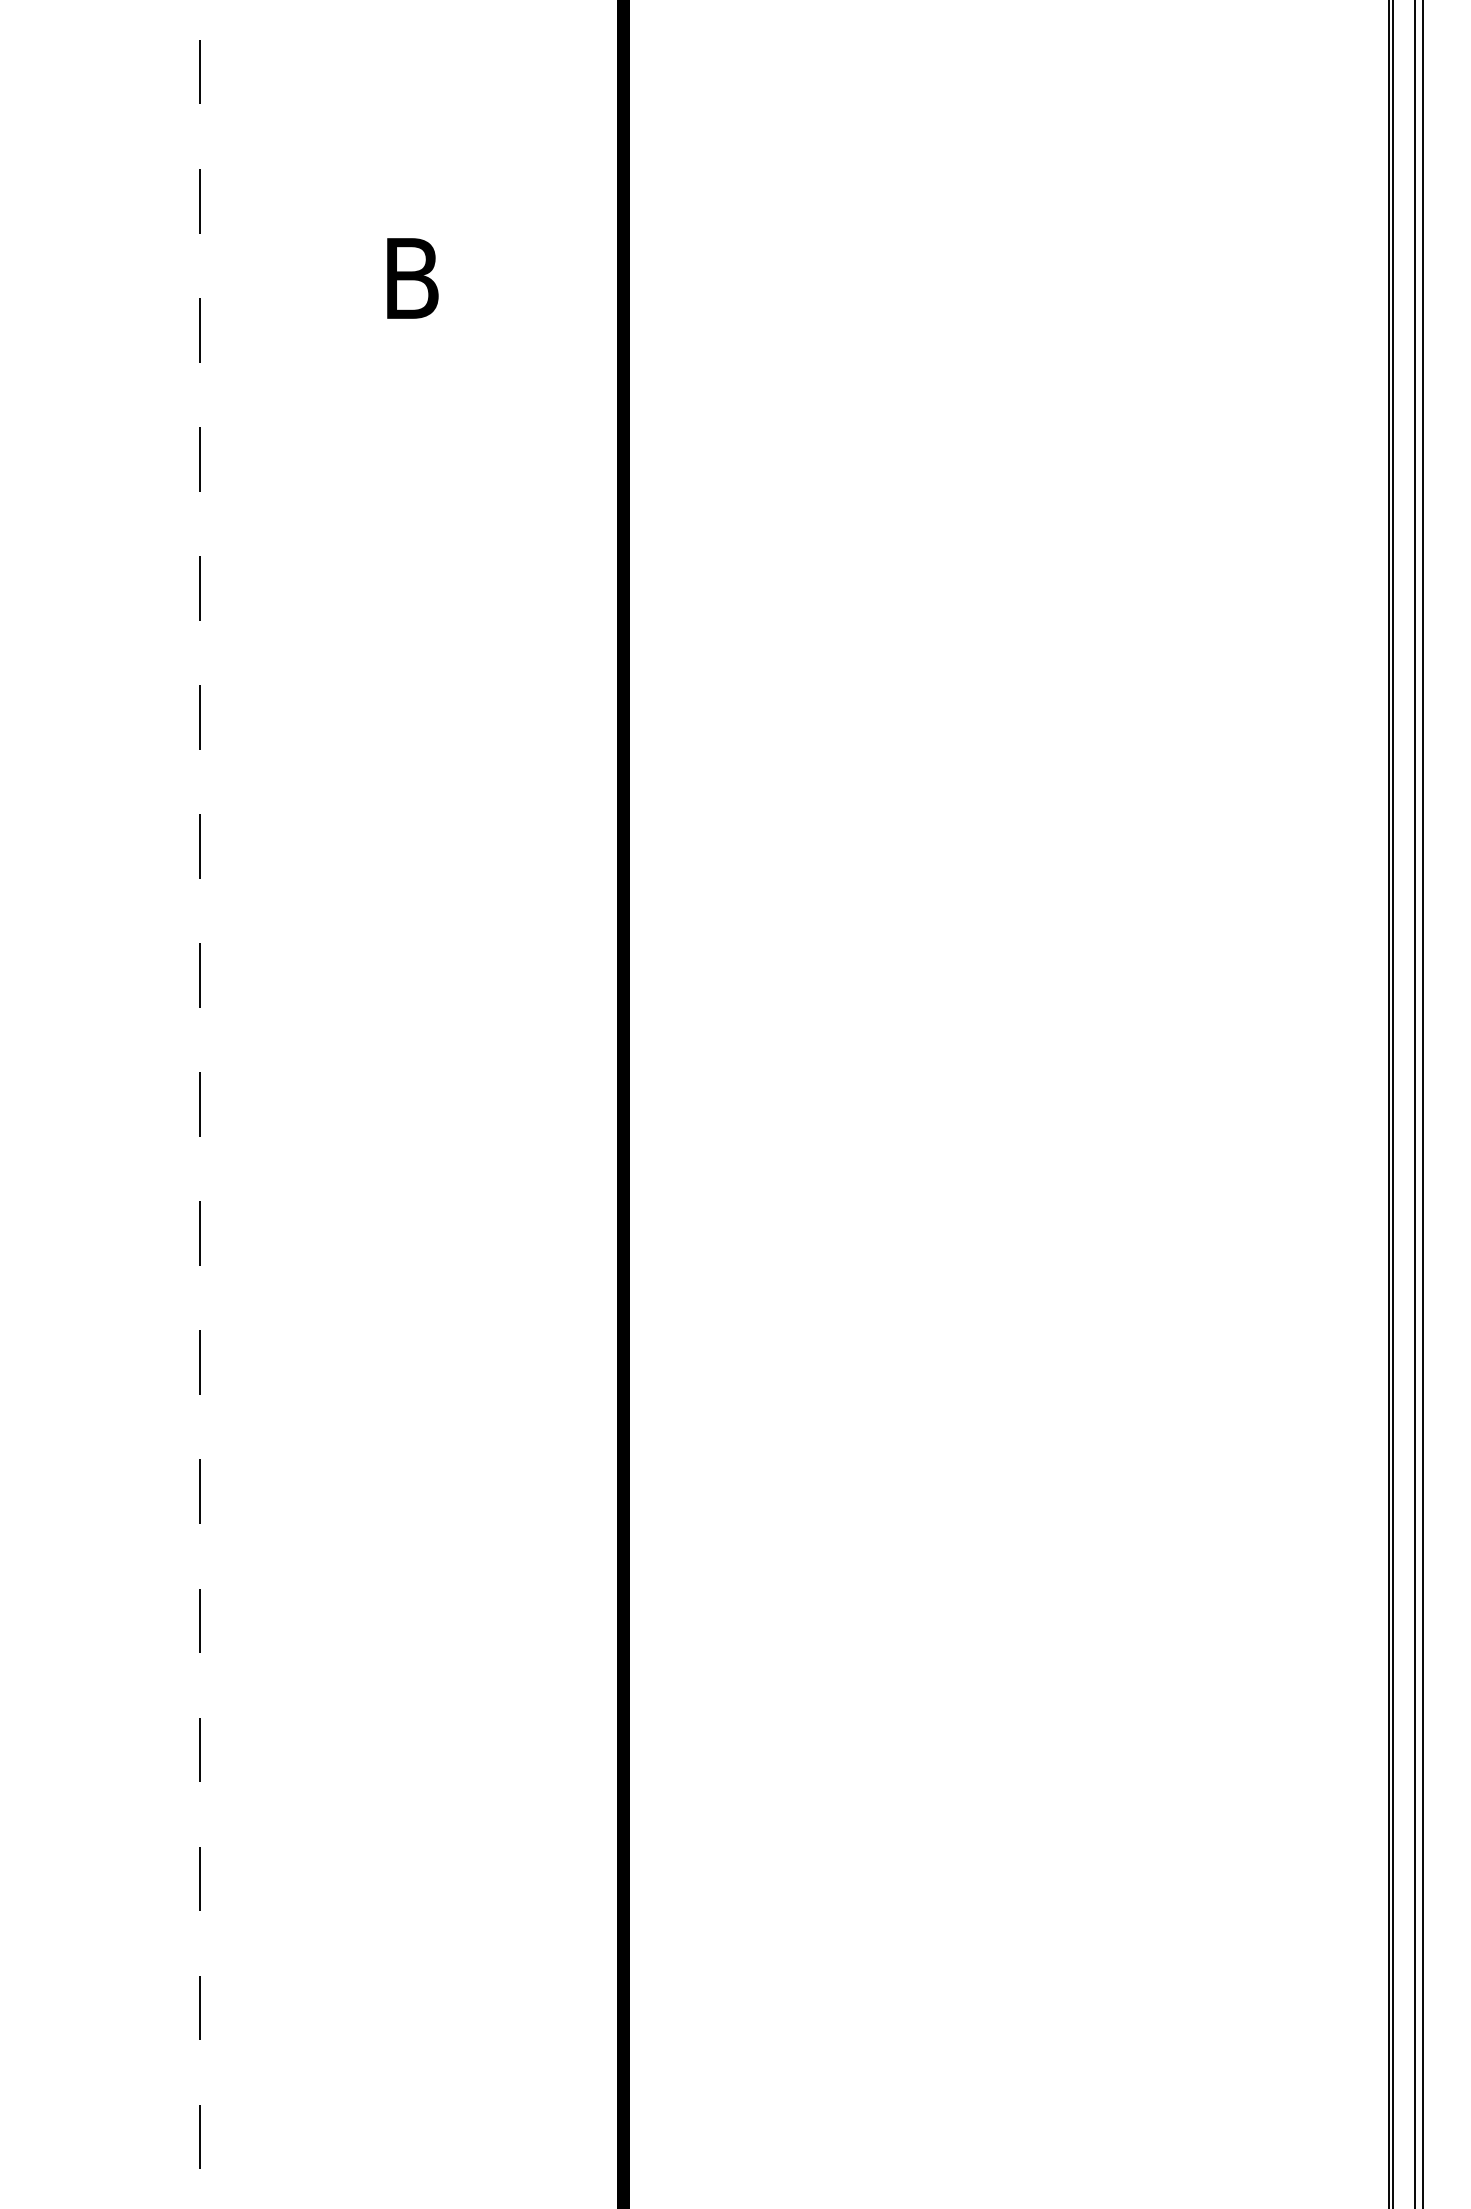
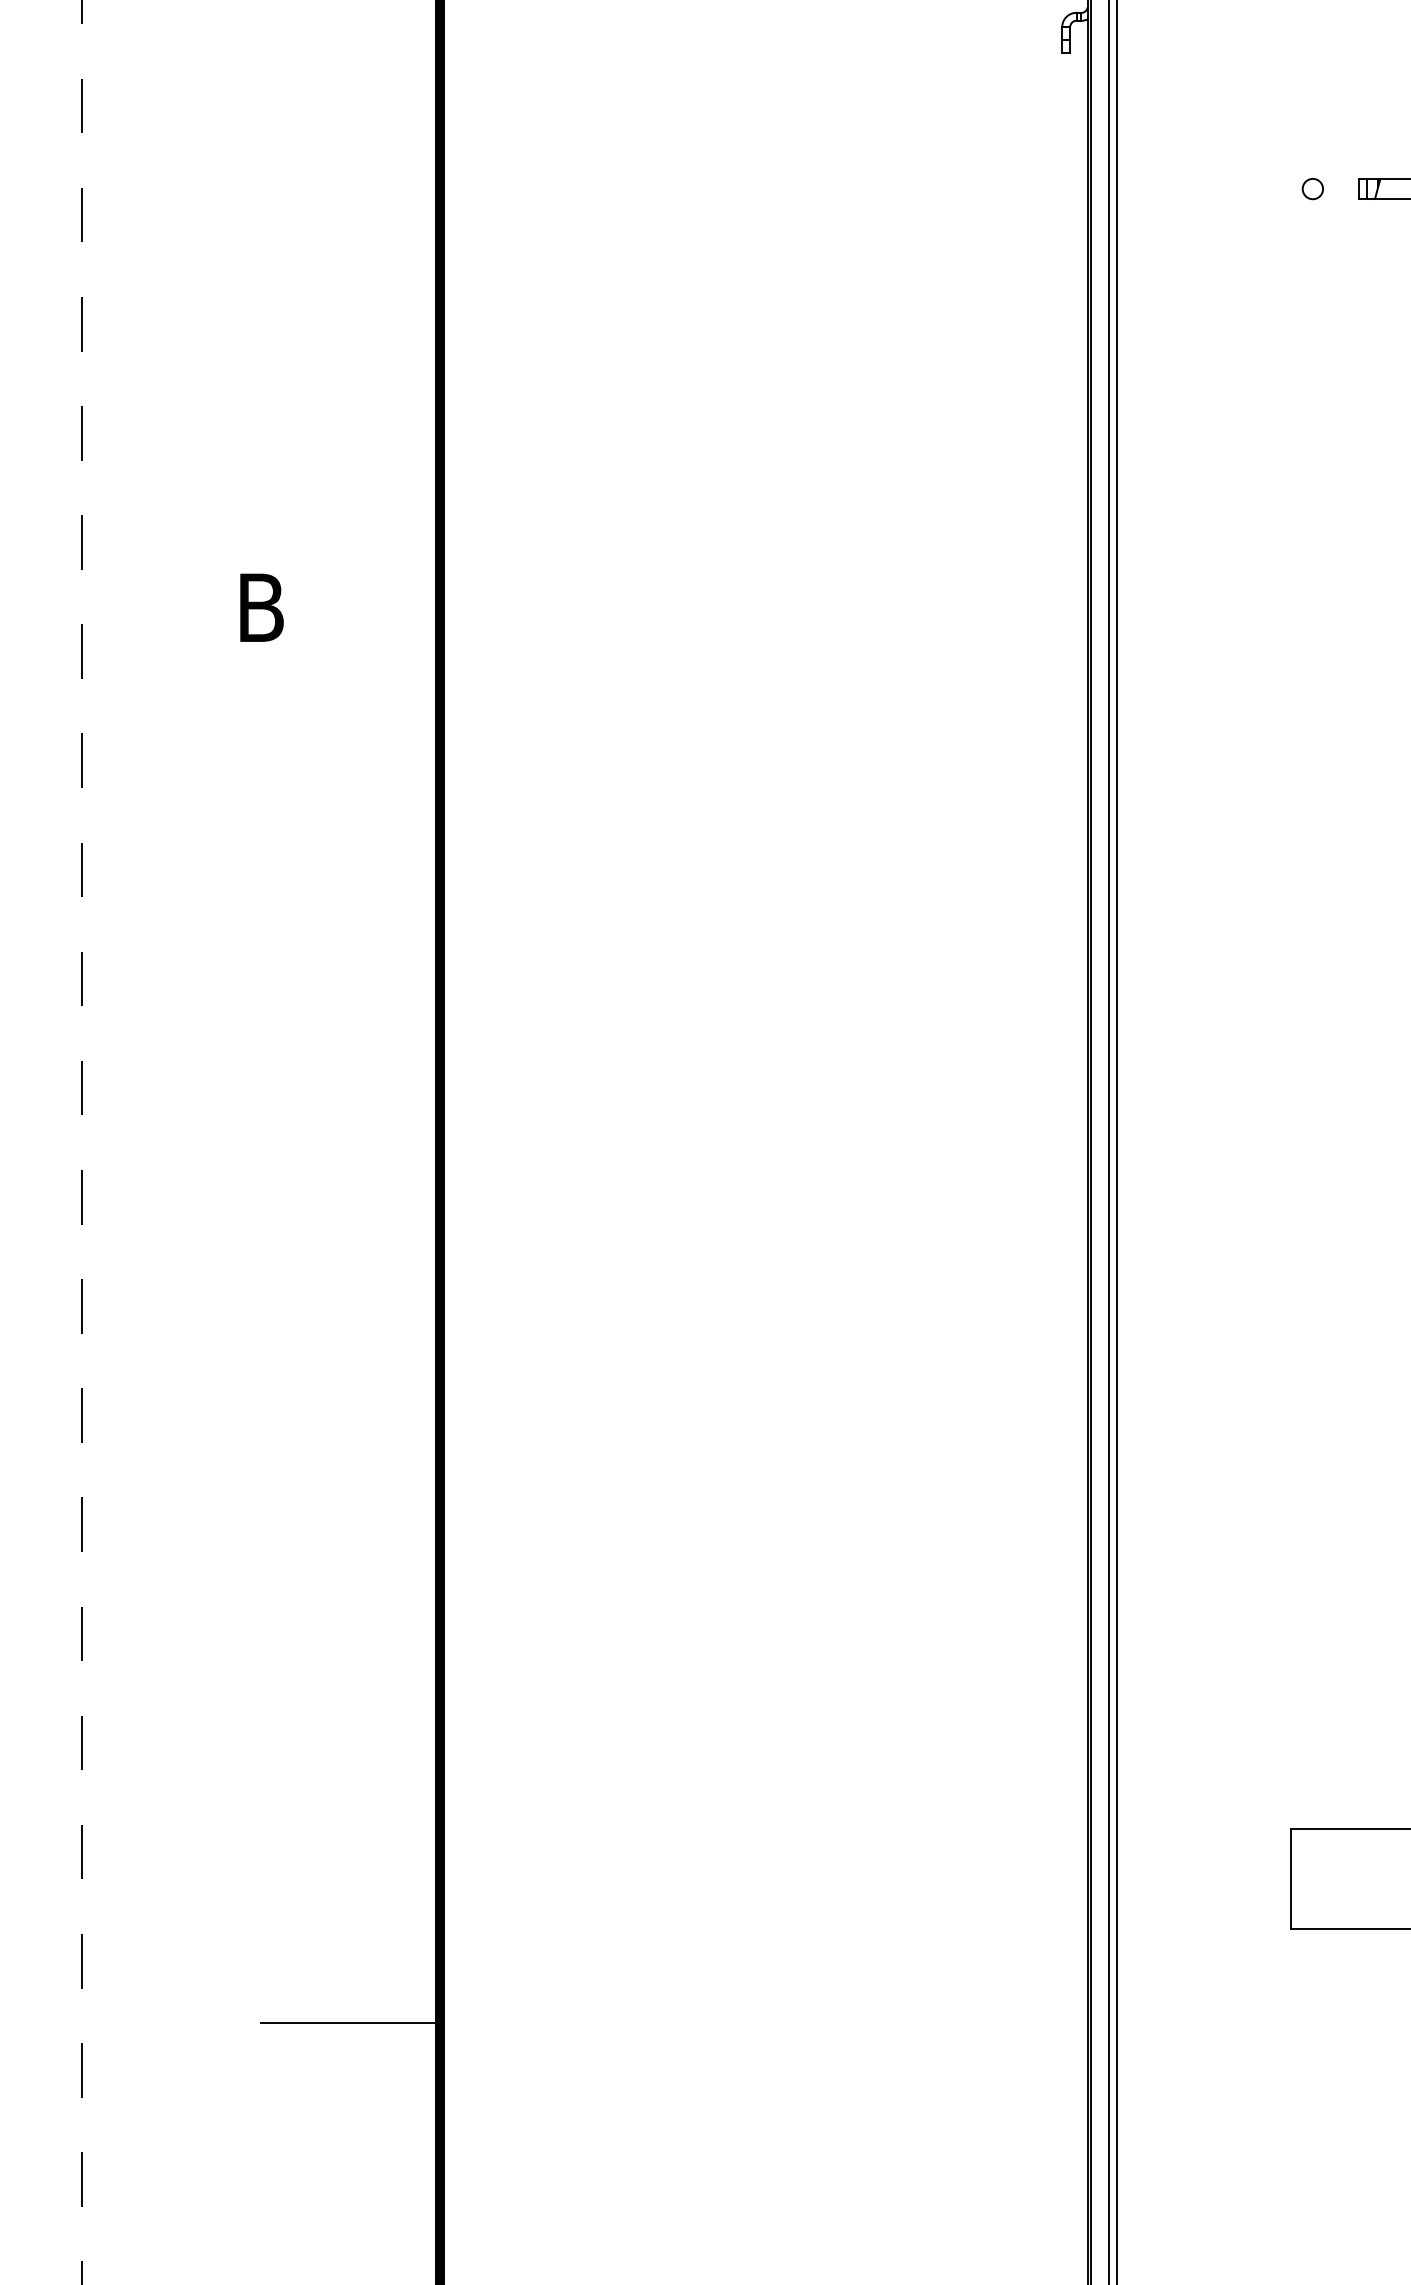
line: (516, 1952) -> (349, 2023), added

